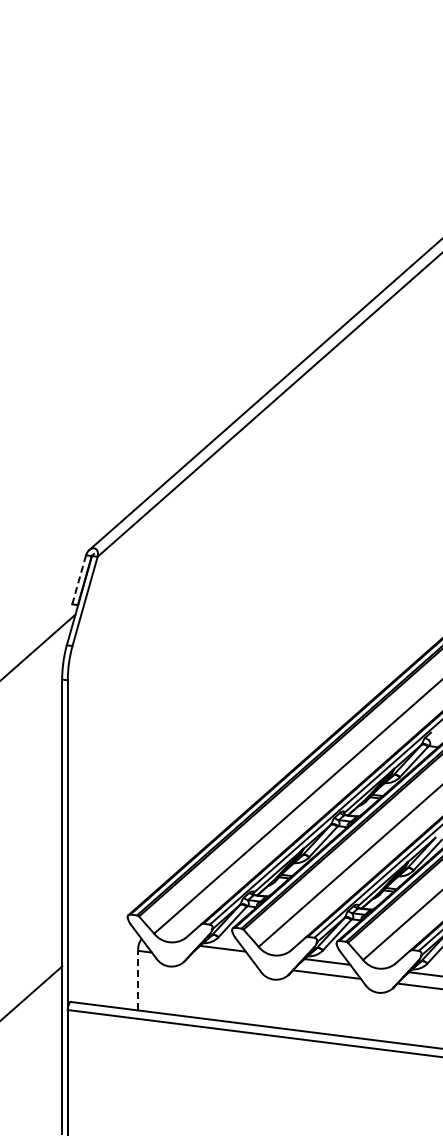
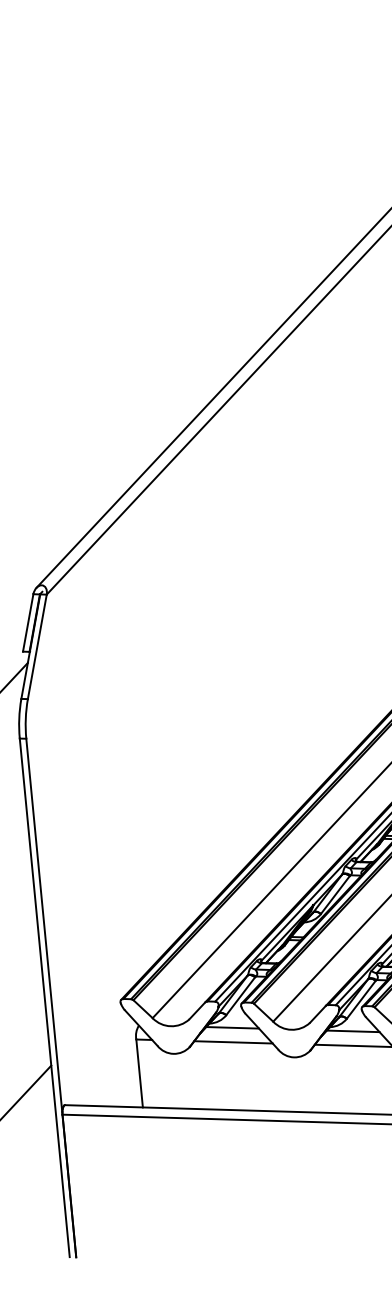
line: (79, 580) -> (28, 623), dashed -> solid
line: (222, 961) -> (233, 1042), added
line: (138, 980) -> (139, 1073), dashed -> solid

